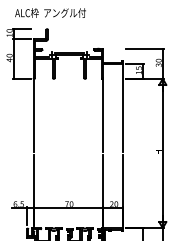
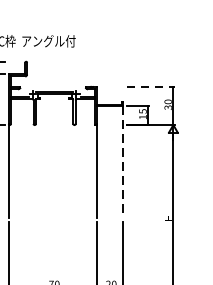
line: (144, 49) -> (150, 87), solid -> dashed
line: (123, 108) -> (123, 162), solid -> dashed

